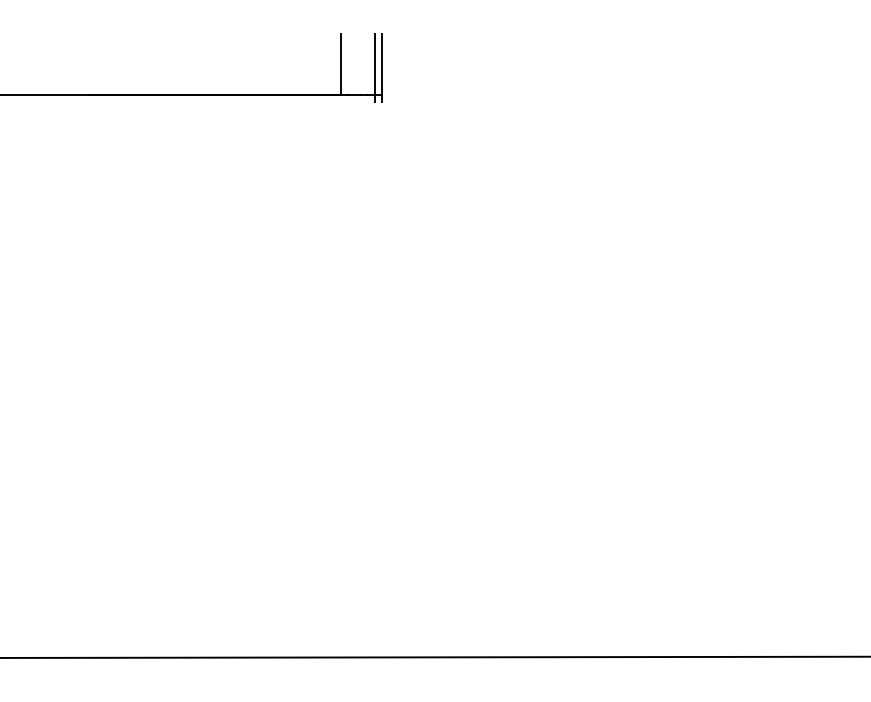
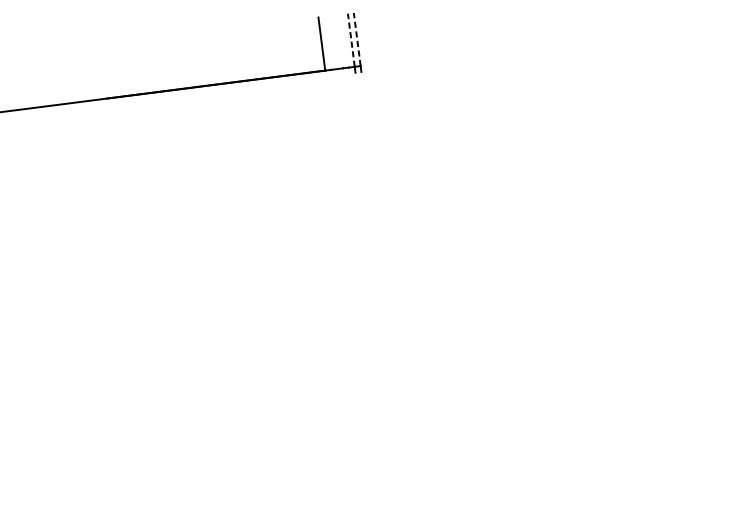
line: (374, 64) -> (350, 40), solid -> dashed
line: (381, 64) -> (357, 39), solid -> dashed

